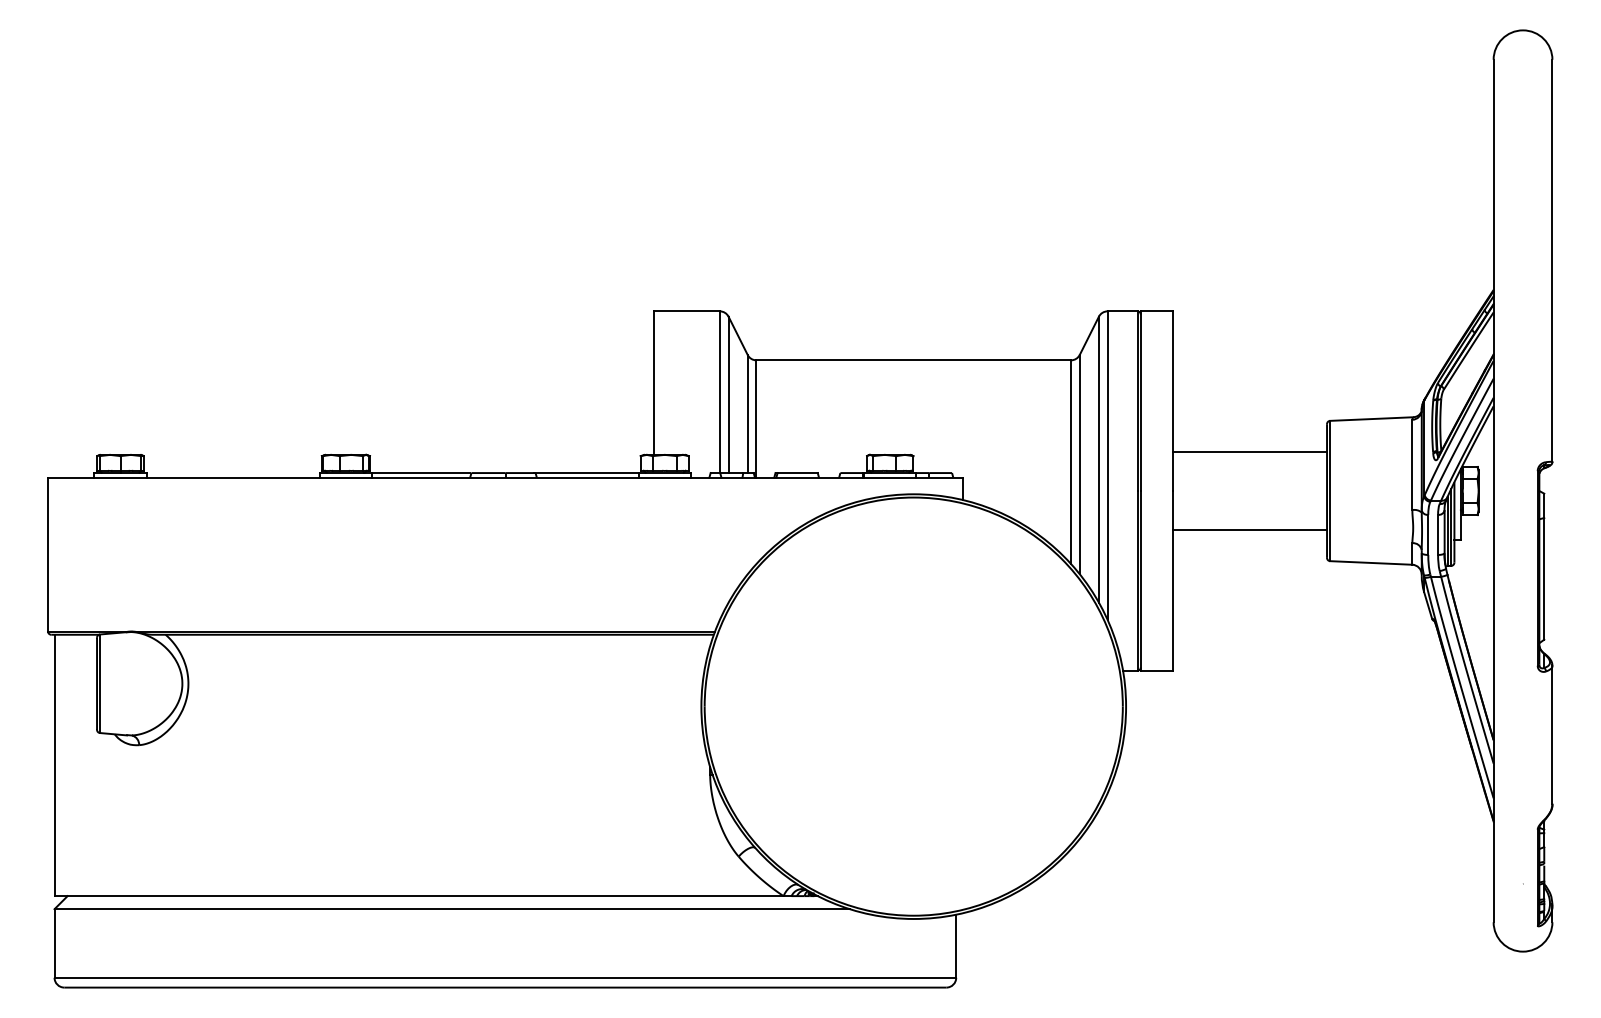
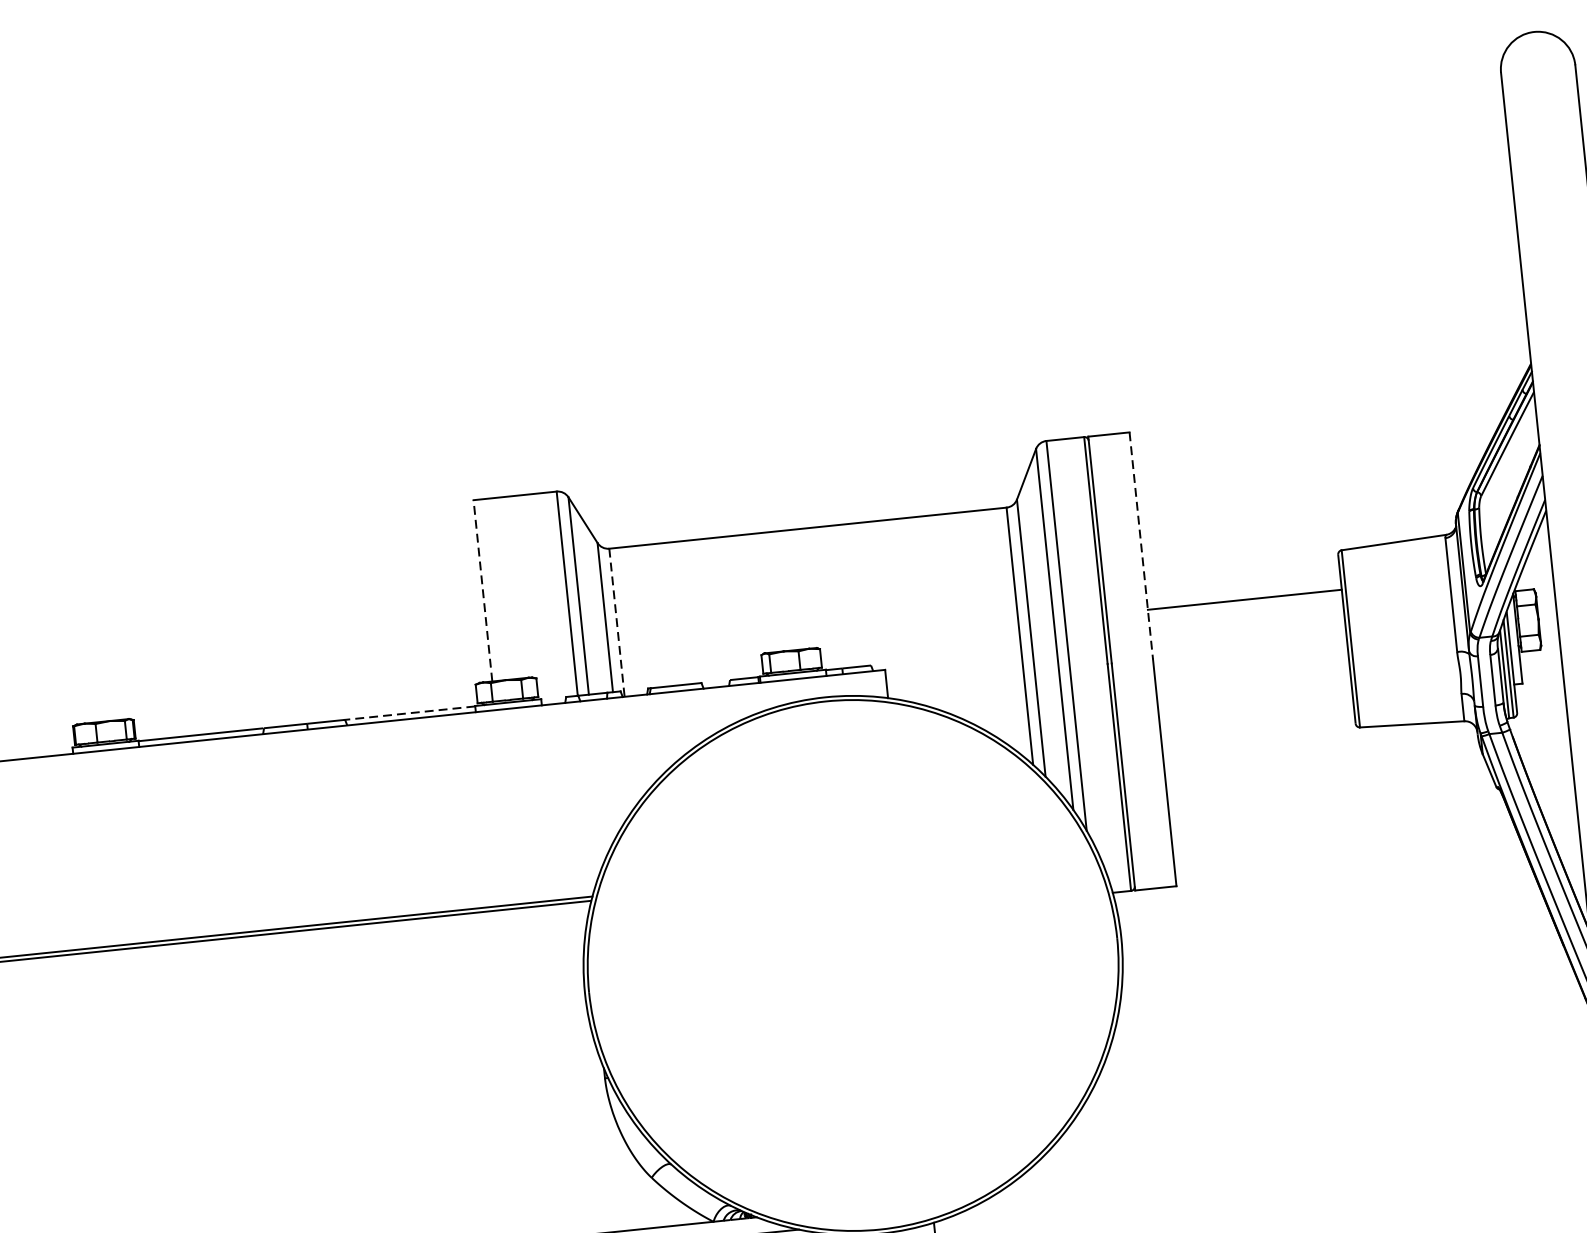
line: (654, 383) -> (483, 591), solid -> dashed
line: (1173, 401) -> (1141, 546), solid -> dashed
line: (756, 418) -> (616, 622), solid -> dashed
line: (586, 473) -> (409, 713), solid -> dashed
line: (1250, 530) -> (1255, 699), removed

